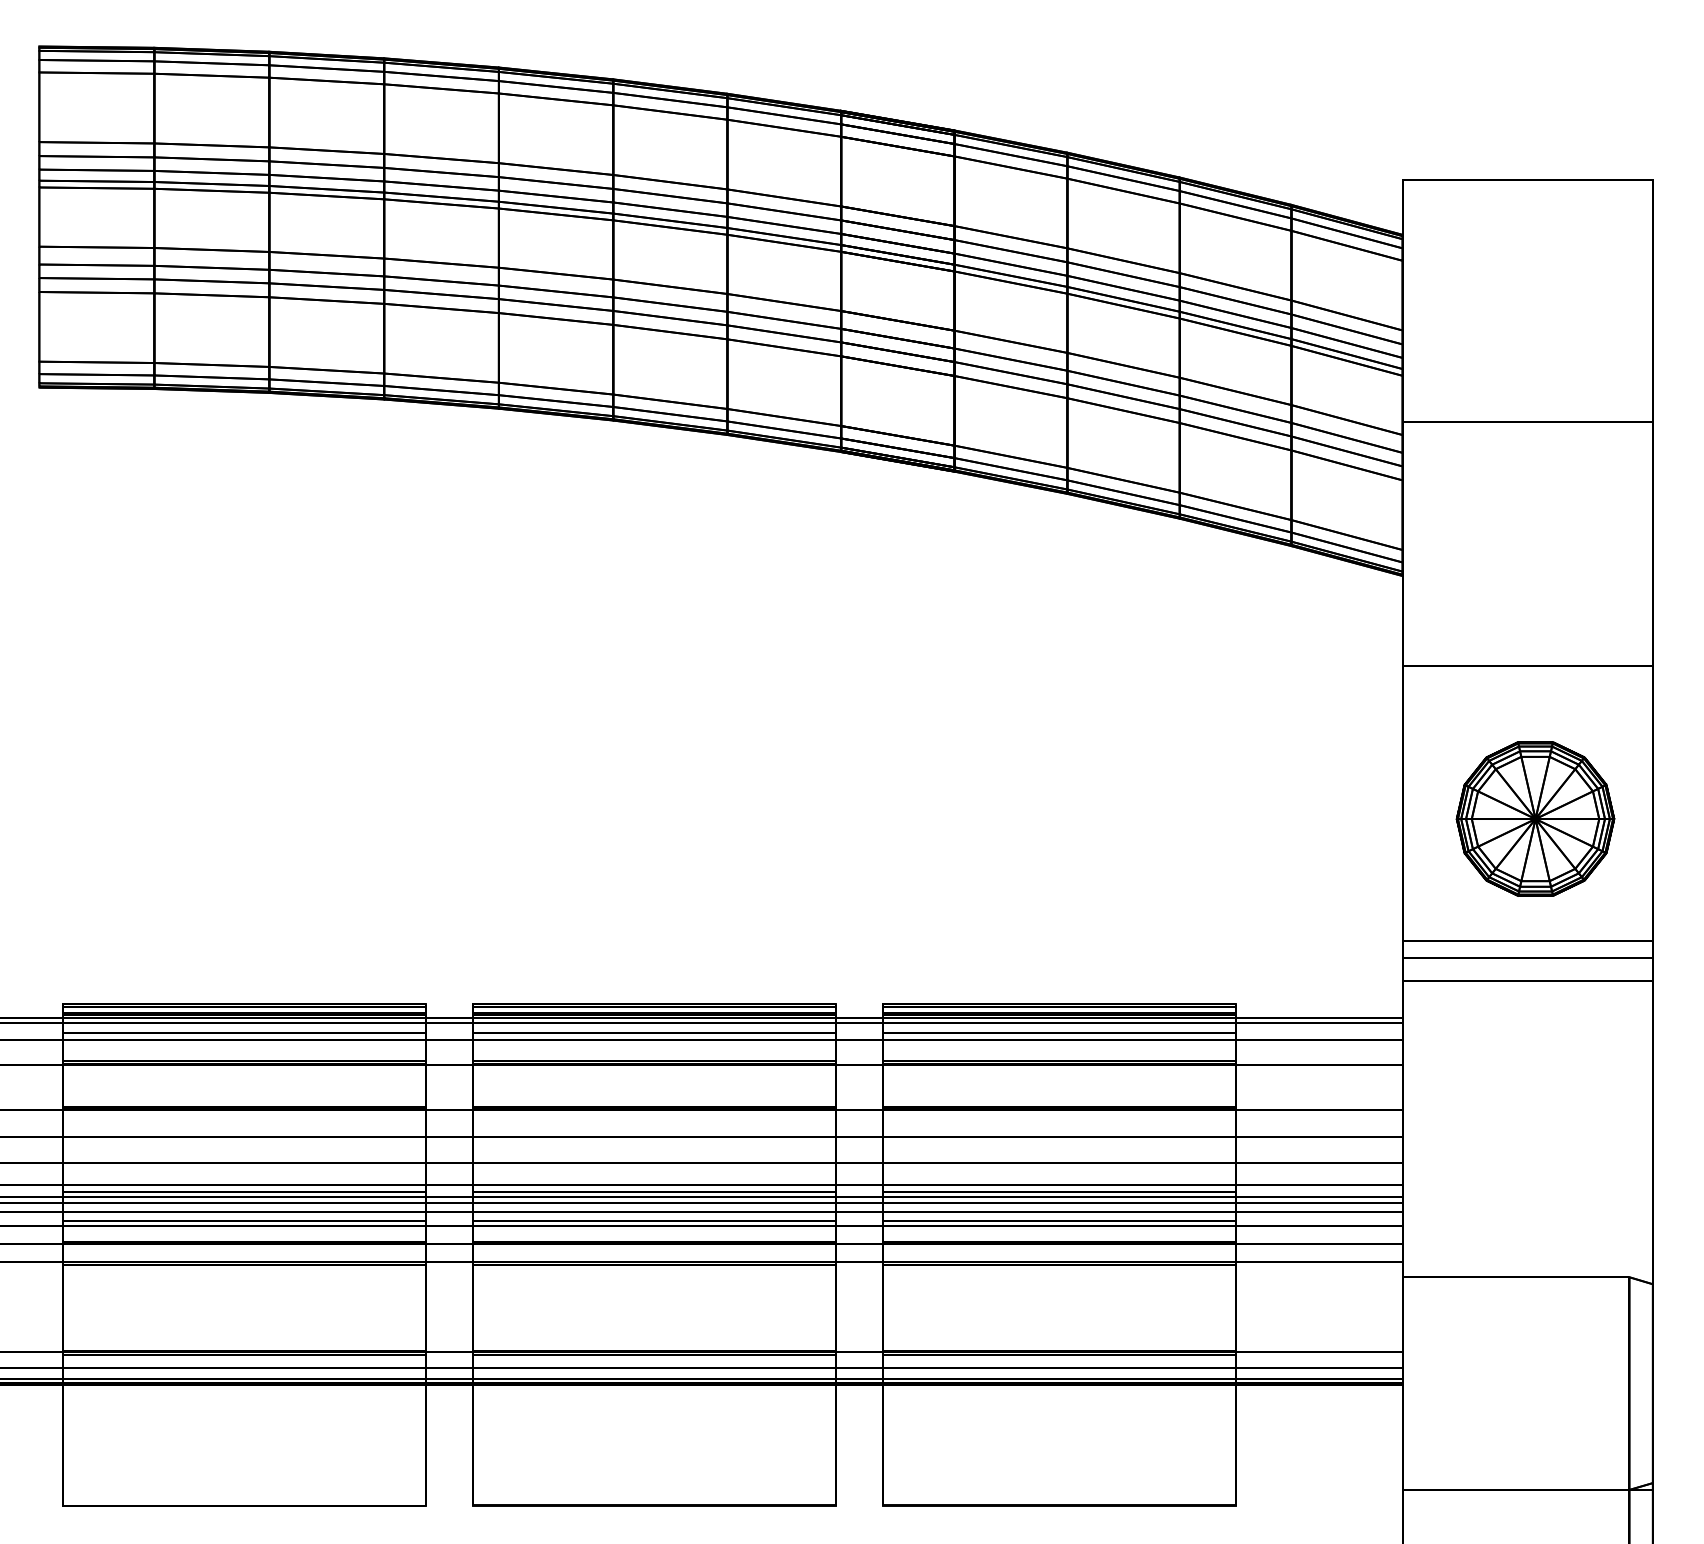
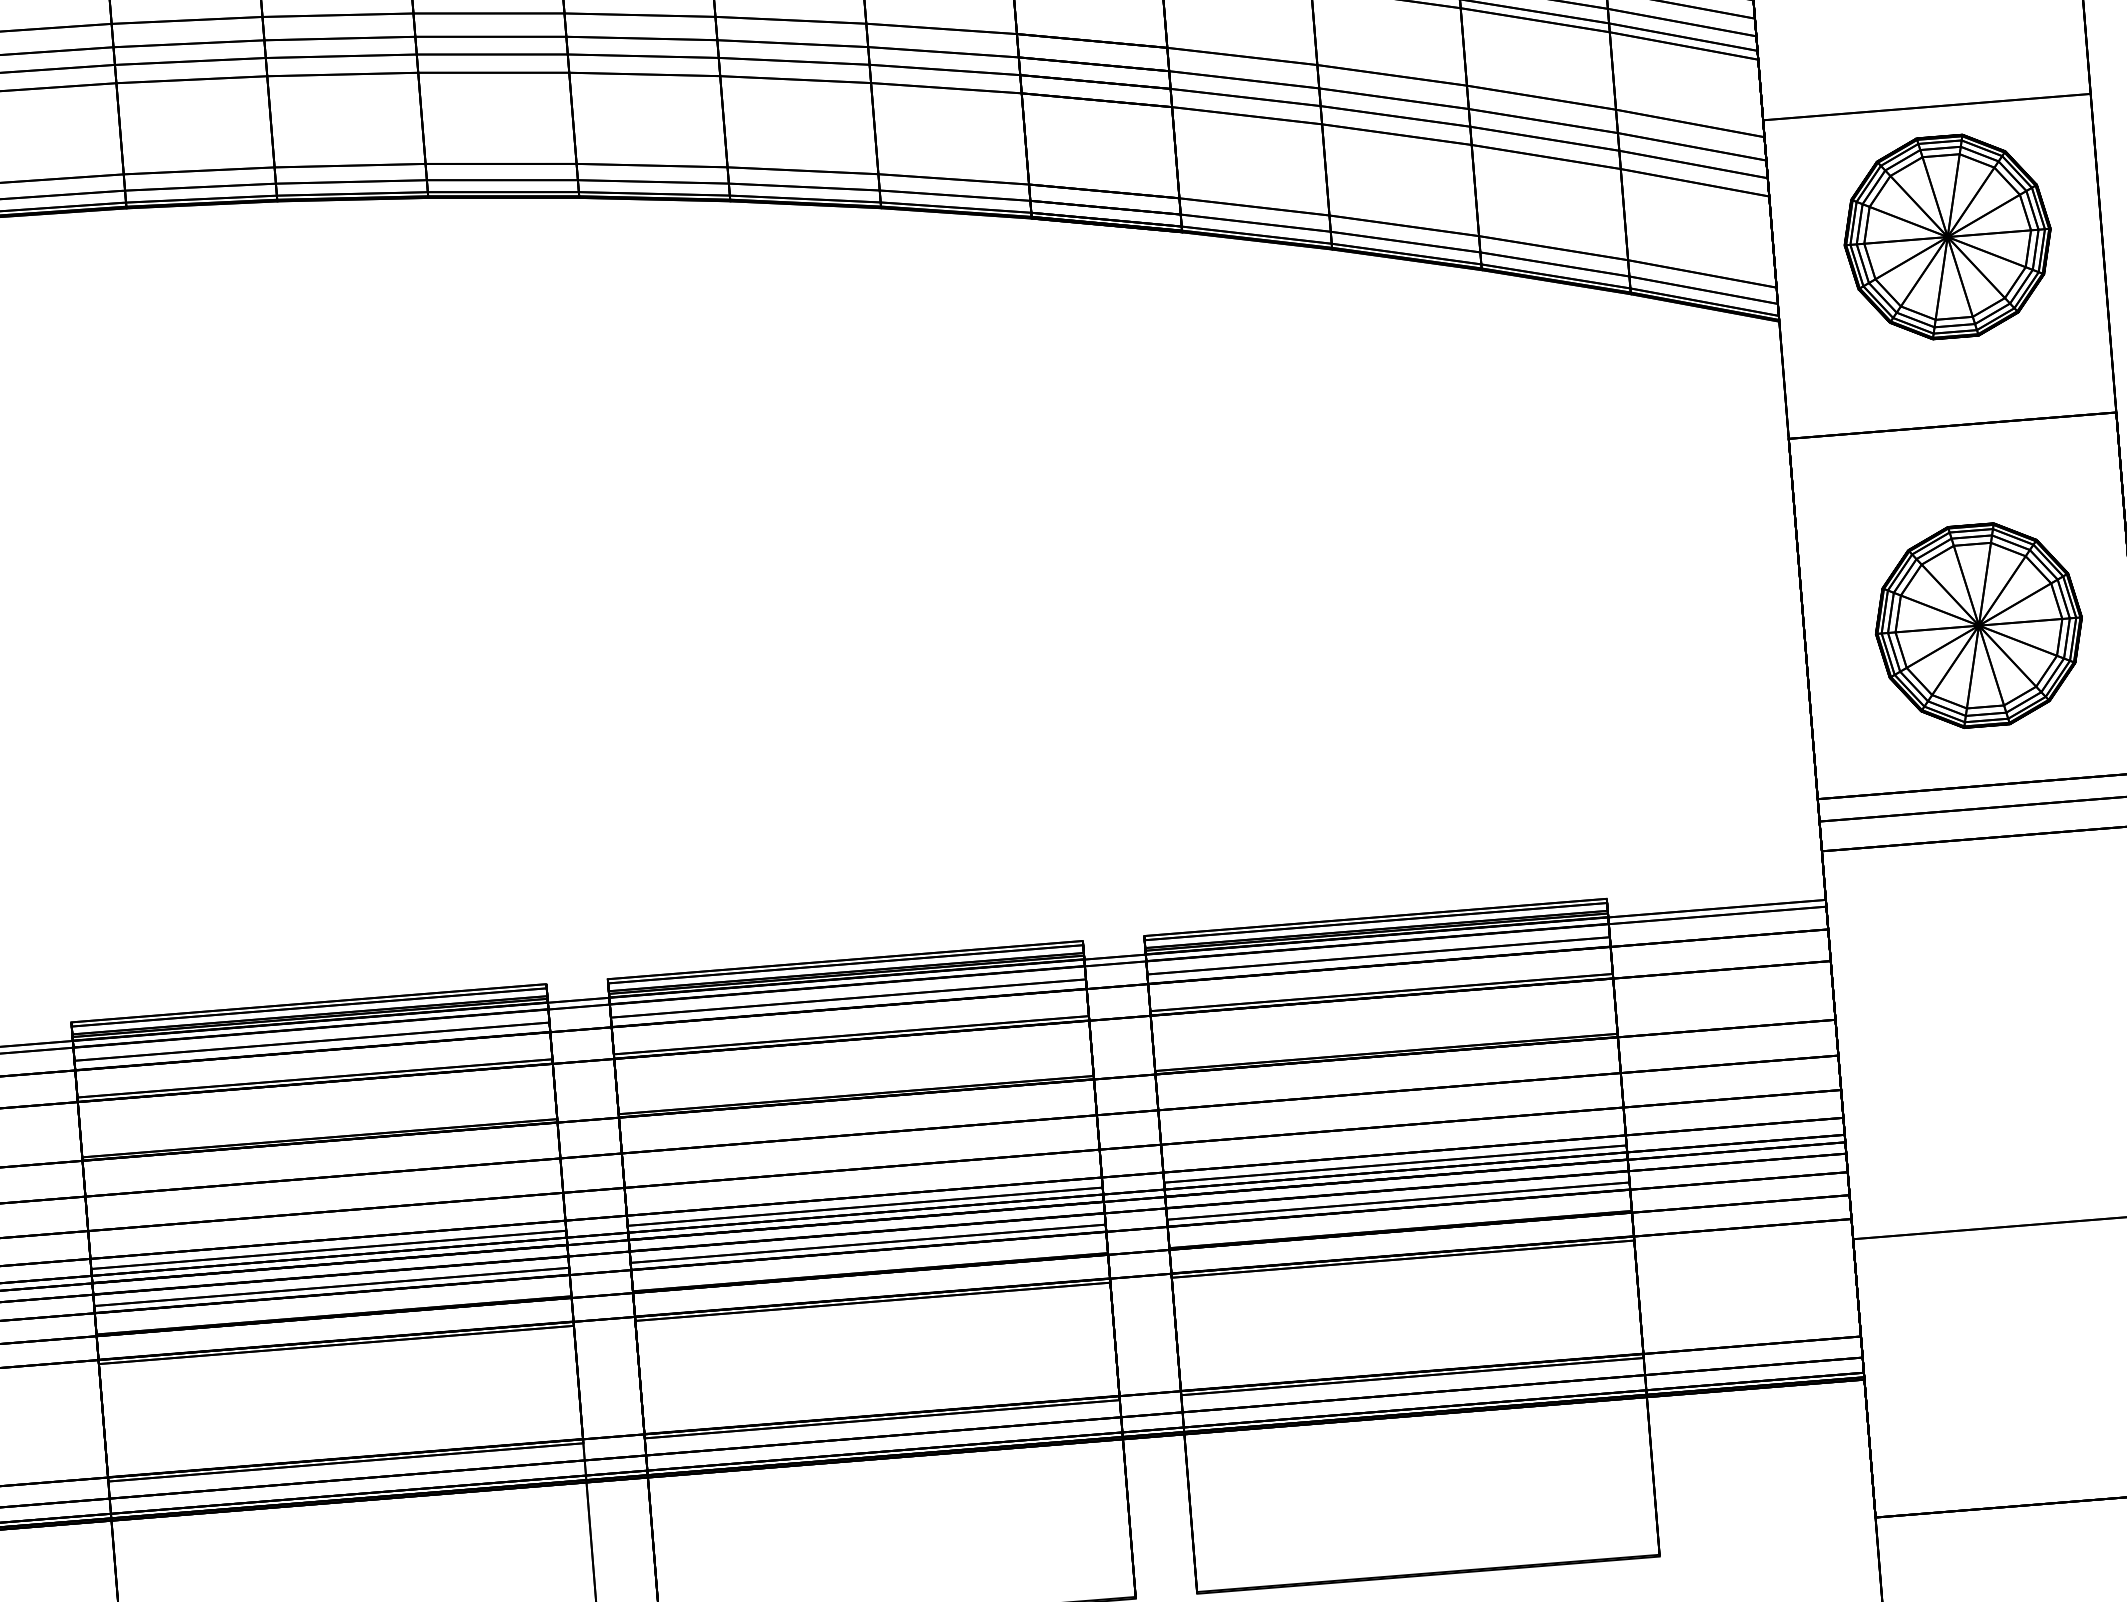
part: (1535, 521) -> (1947, 236), added

